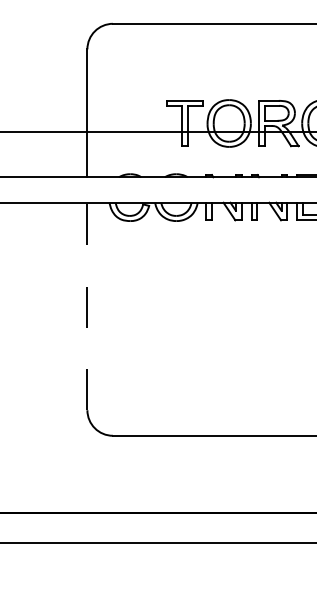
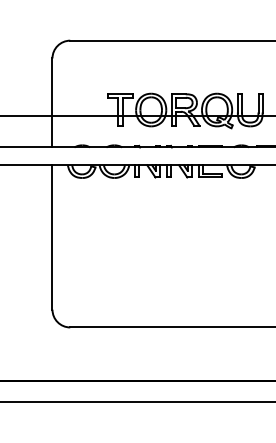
line: (87, 305) -> (52, 236), dashed -> solid

